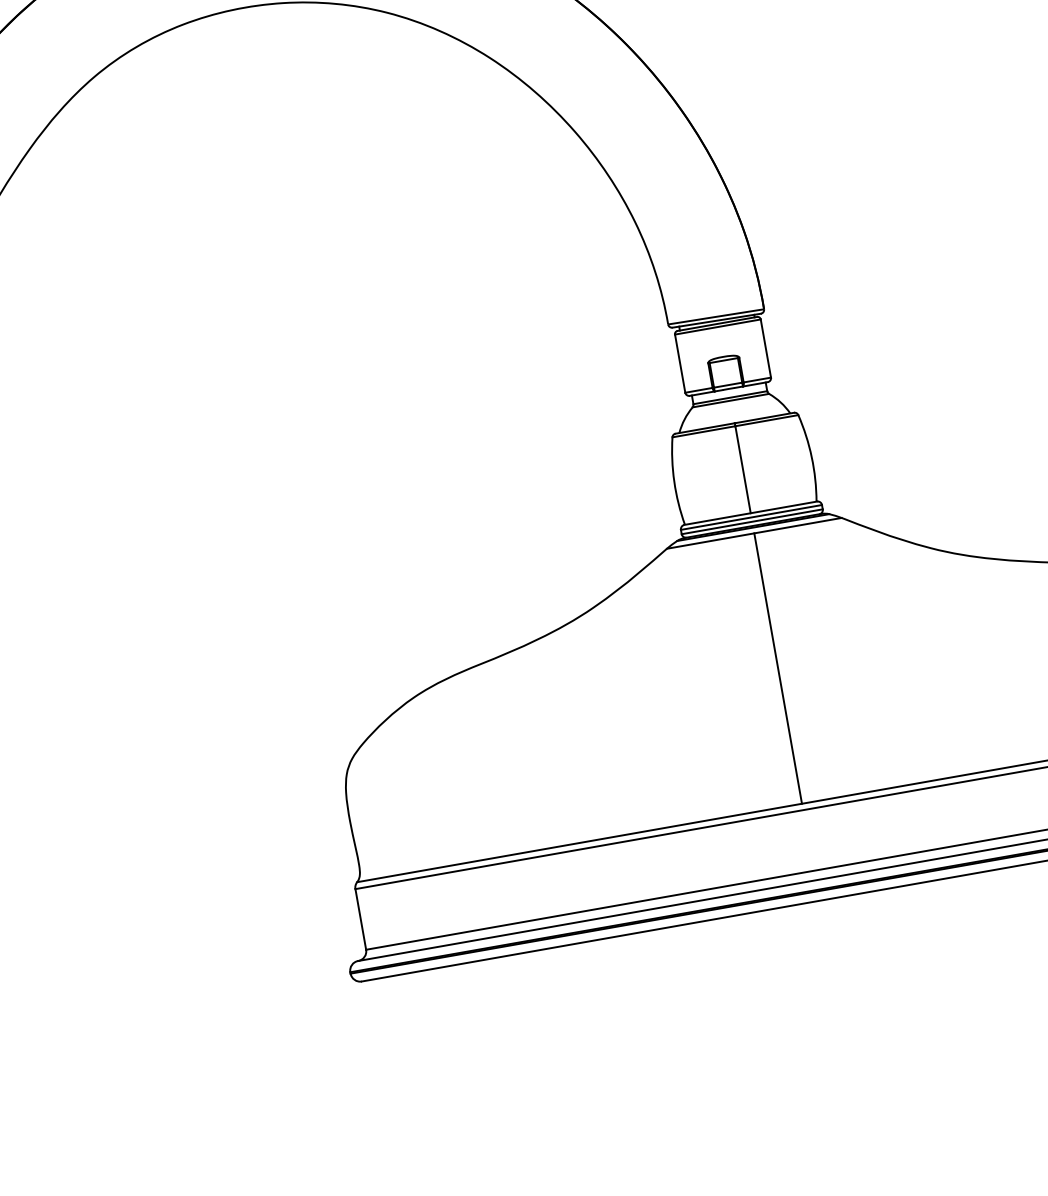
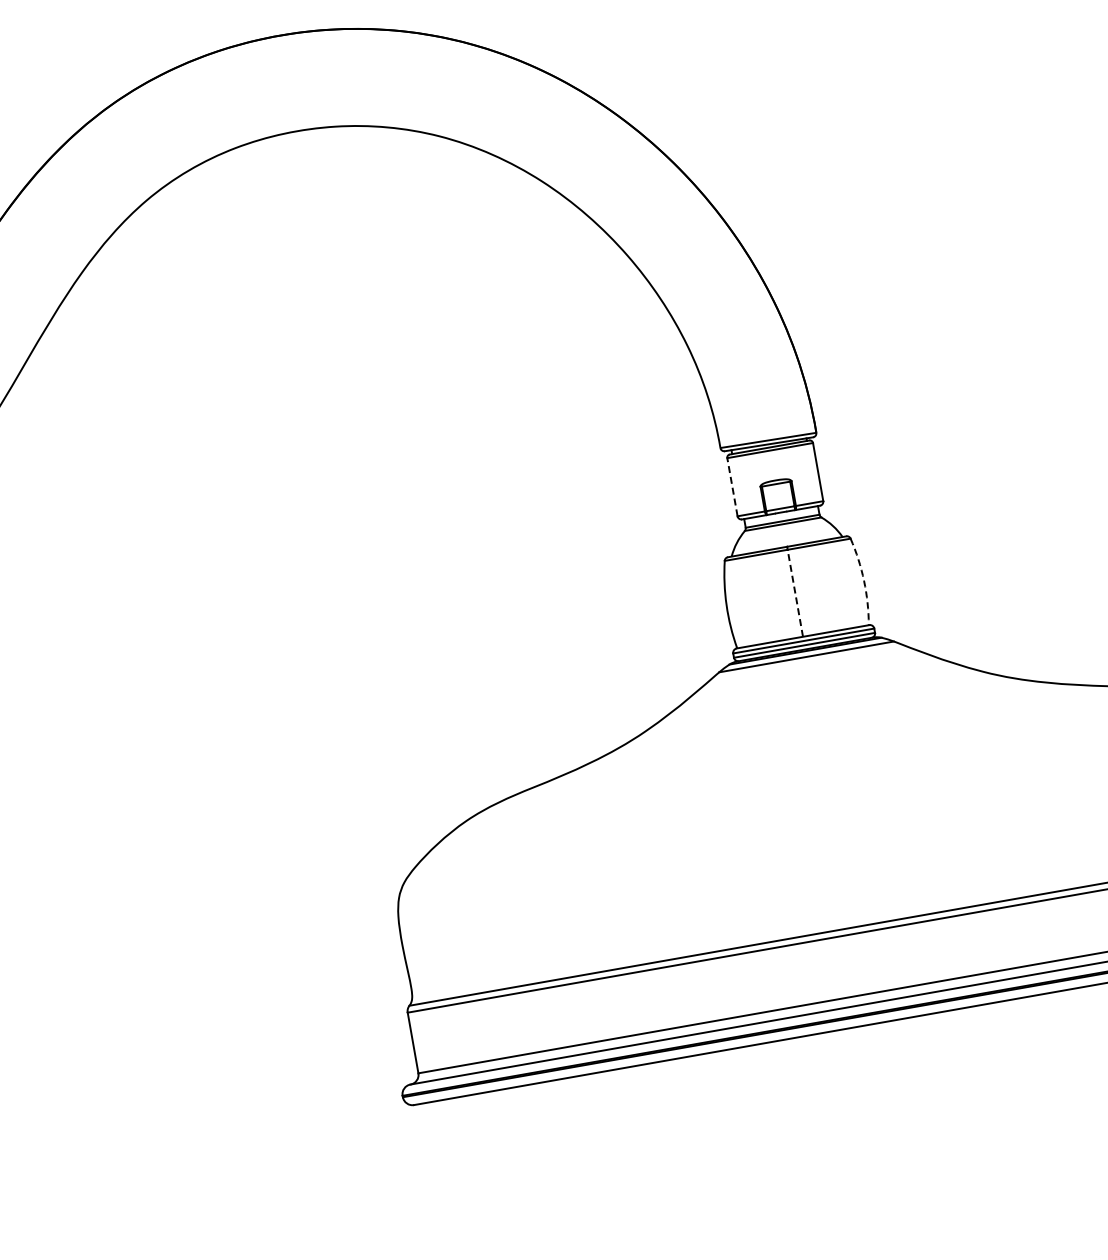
line: (680, 363) -> (732, 487), solid -> dashed
arc: (812, 457) -> (864, 581), solid -> dashed
line: (743, 468) -> (795, 592), solid -> dashed
line: (778, 667) -> (830, 791), removed

